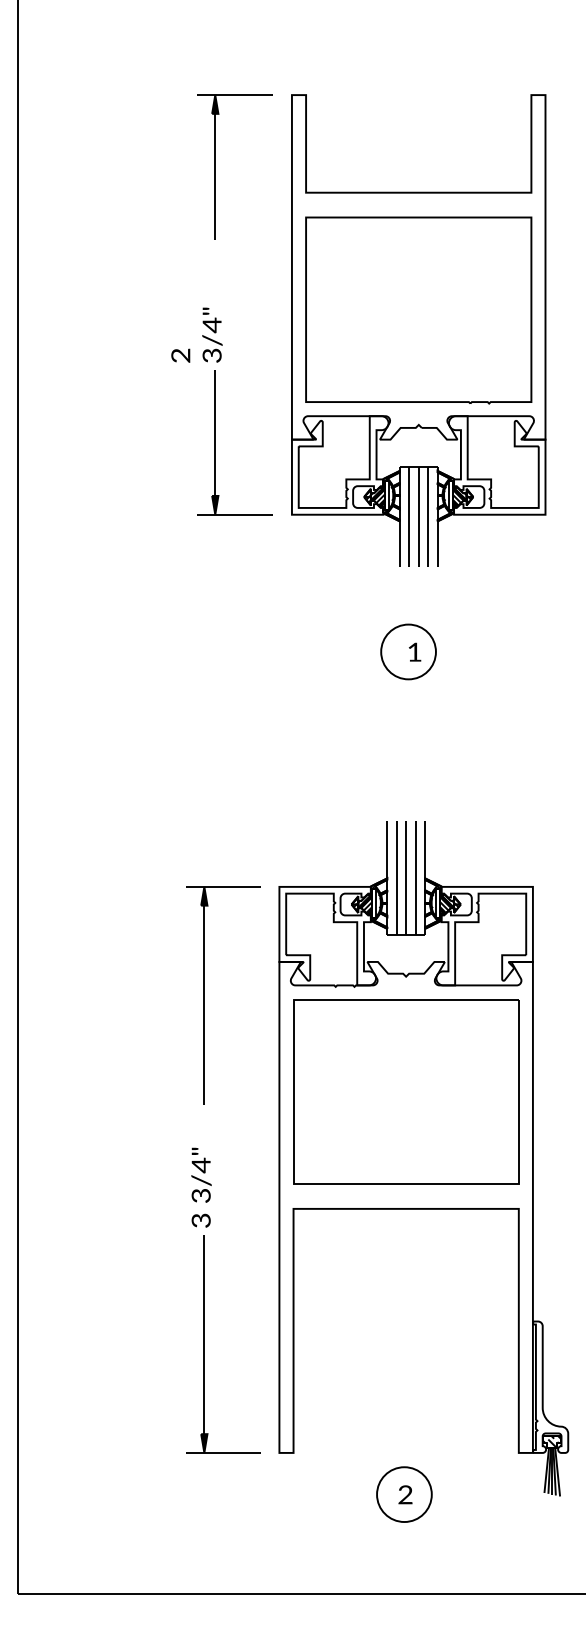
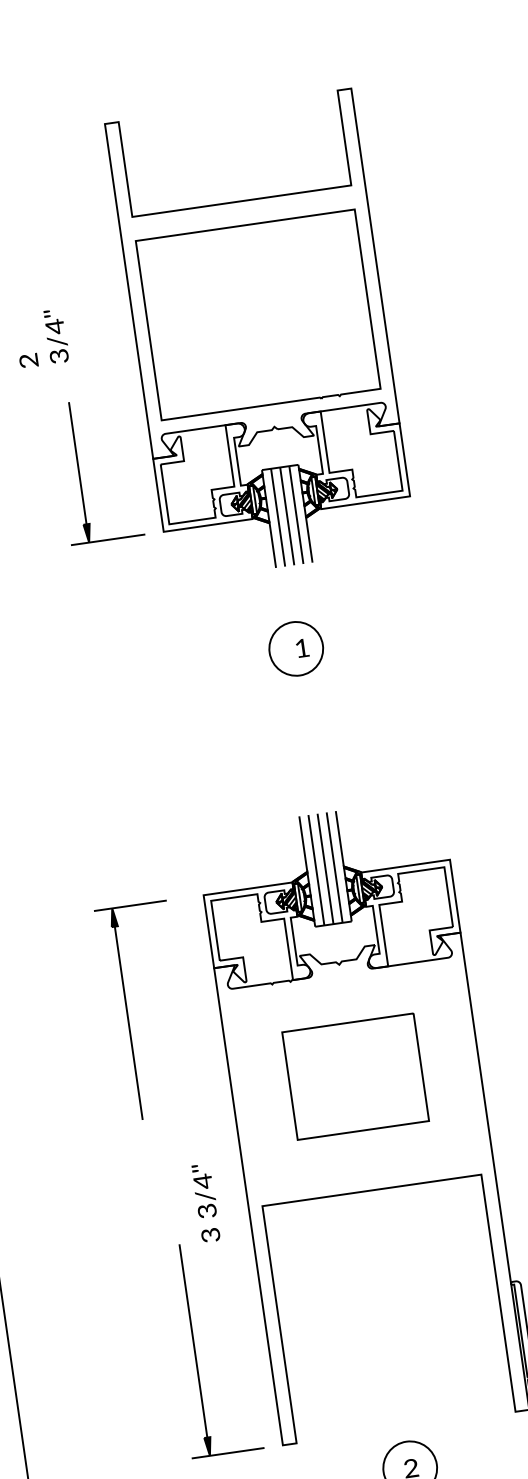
part: (215, 166) -> (40, 204), removed
text: (196, 334) -> (41, 338), moved
part: (204, 995) -> (127, 1013), moved
part: (406, 1091) -> (355, 1076), size x0.6
text: (201, 1187) -> (206, 1202), moved

